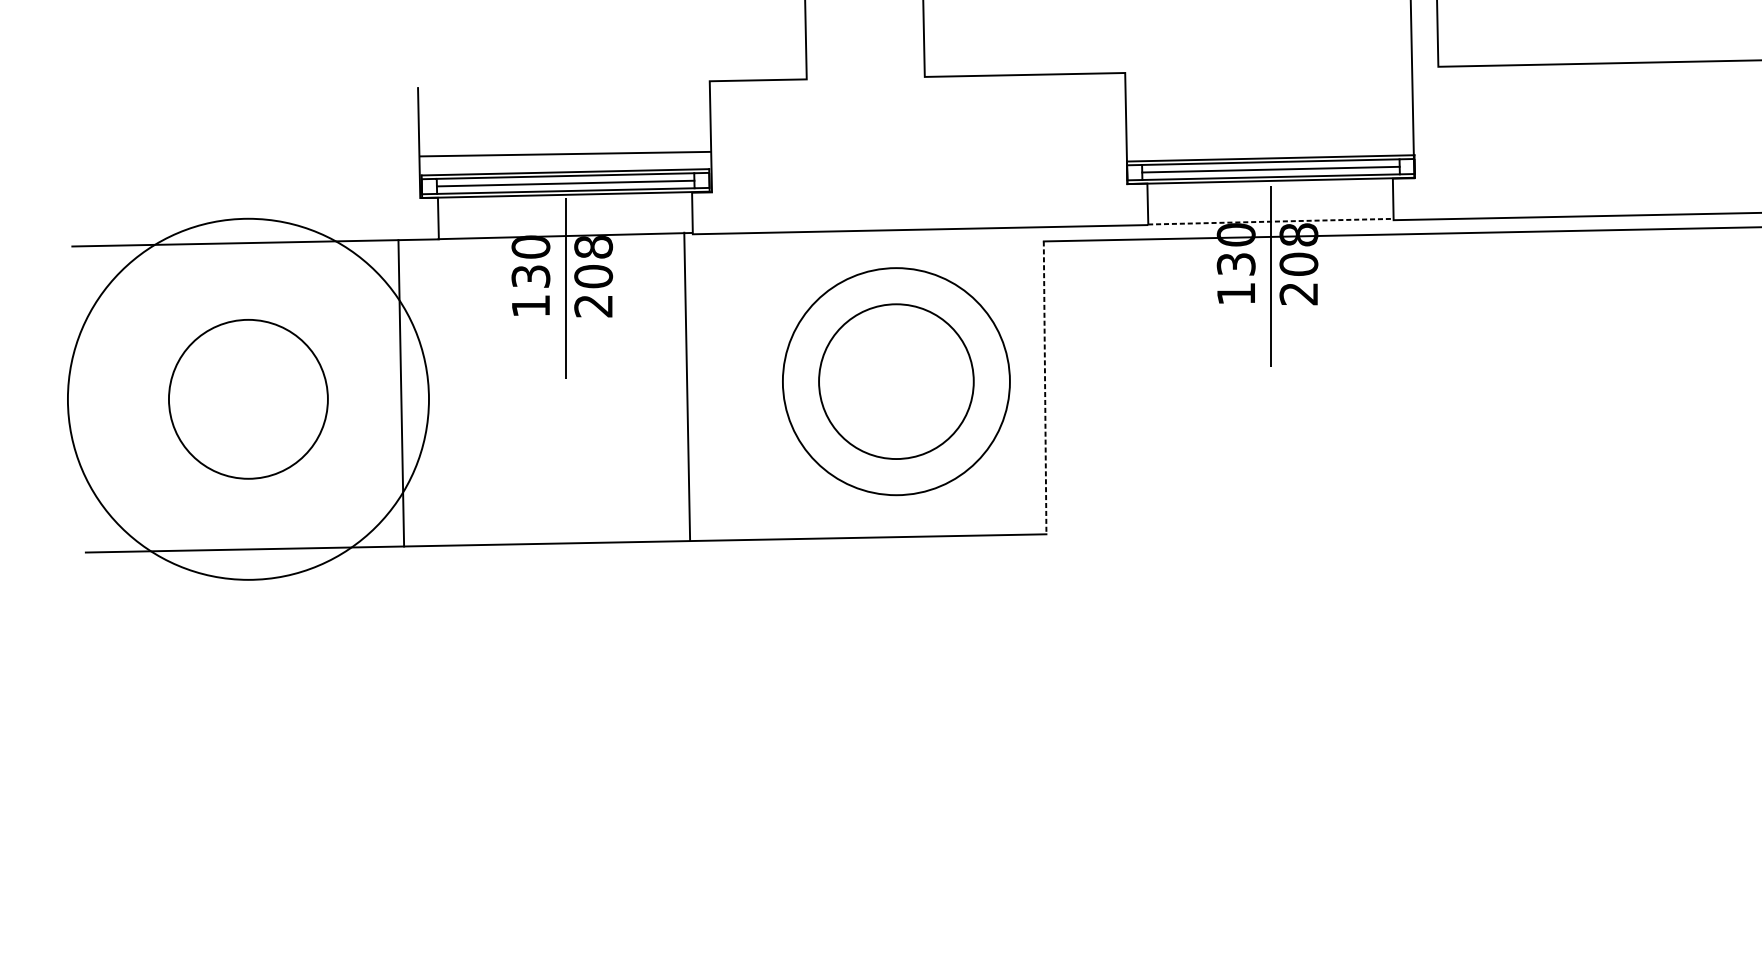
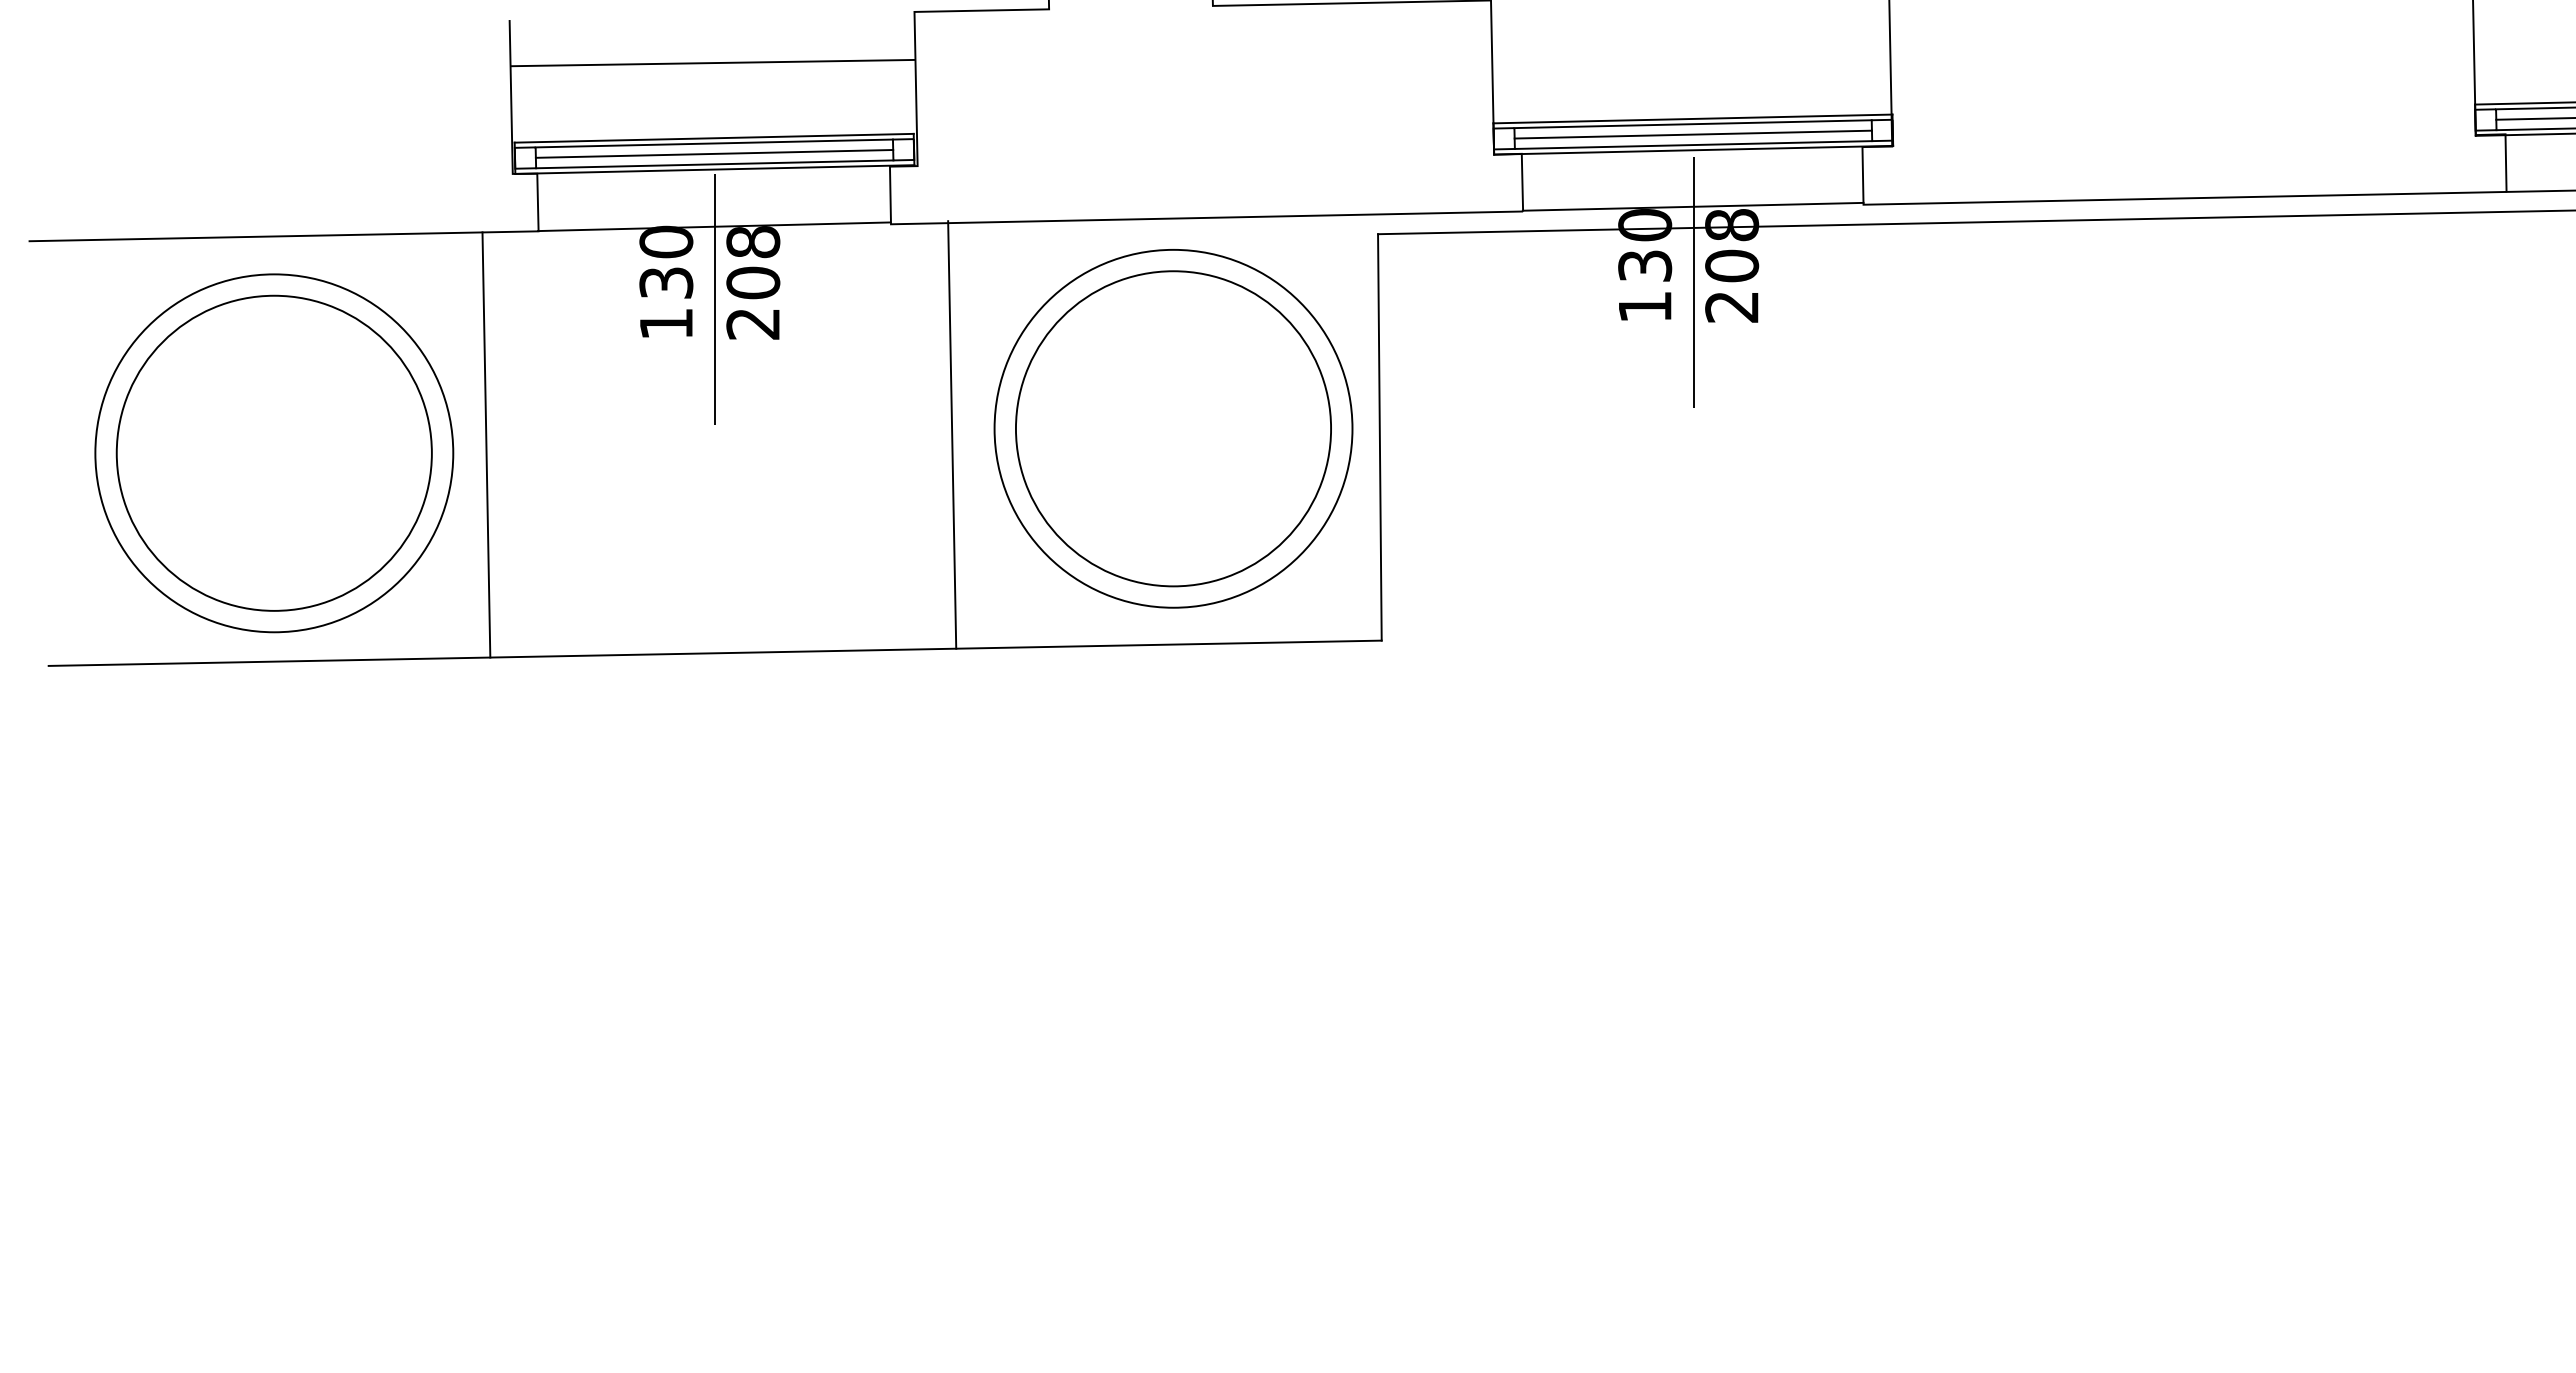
line: (564, 153) -> (712, 62), moved
line: (1271, 221) -> (1693, 206), dashed -> solid
circle: (896, 381) -> (1173, 428), size x1.67
line: (687, 386) -> (952, 434), moved
line: (1044, 387) -> (1379, 437), dashed -> solid
circle: (247, 398) -> (273, 452), size x1.43
circle: (248, 399) -> (274, 453), size x0.71

